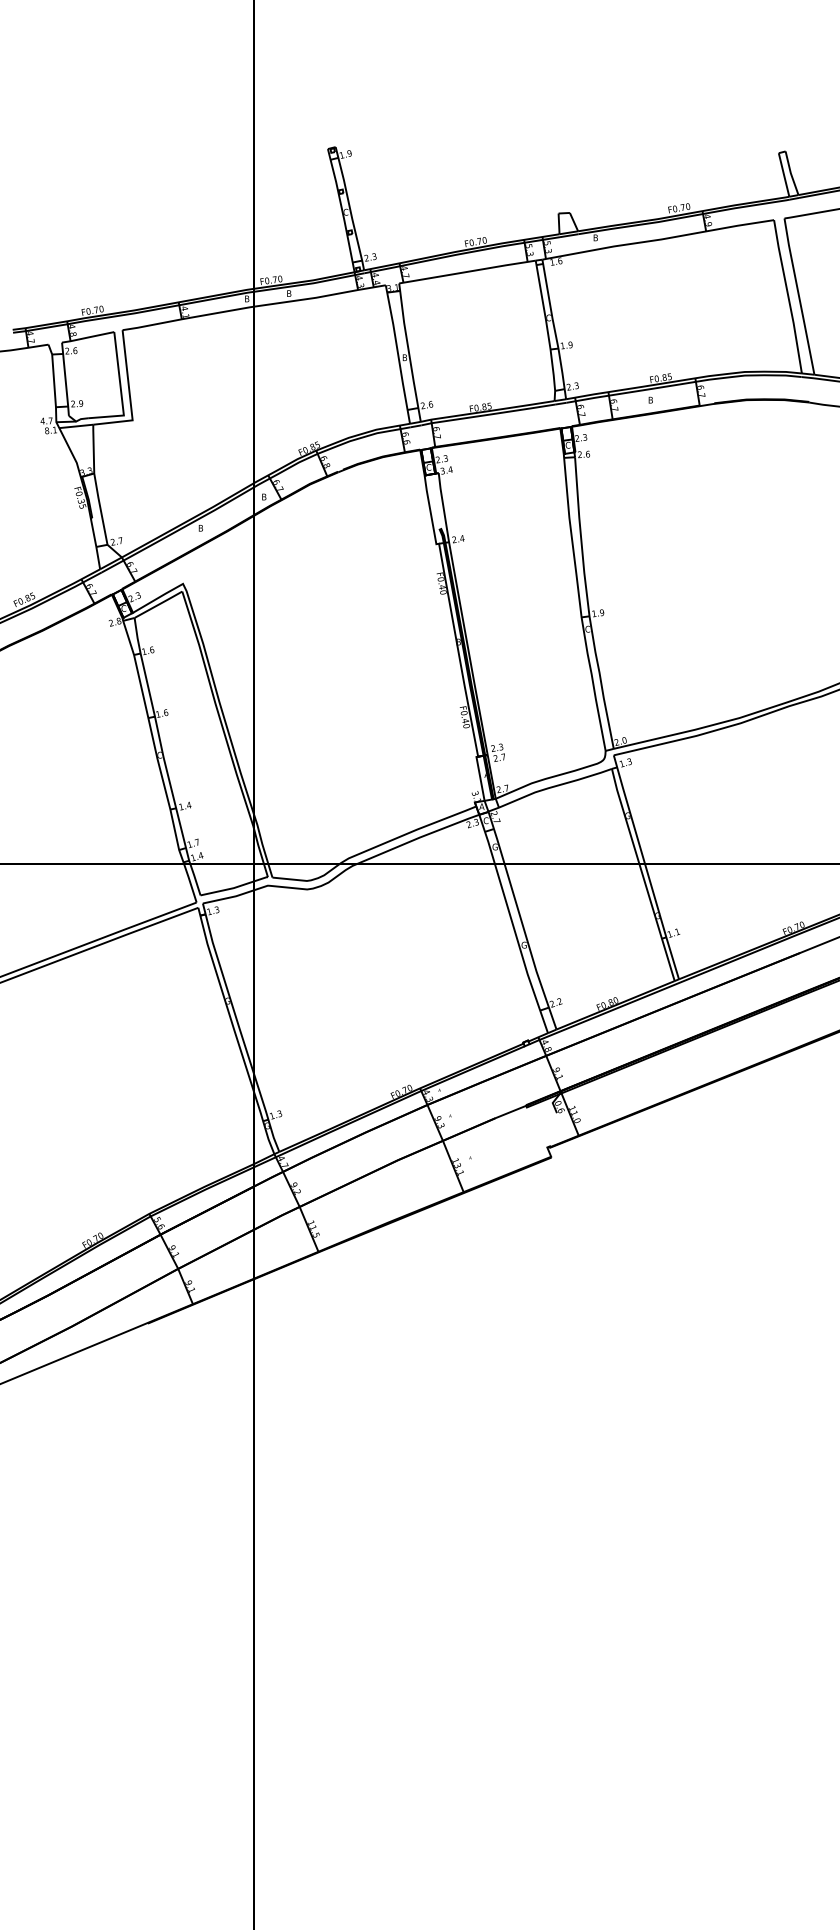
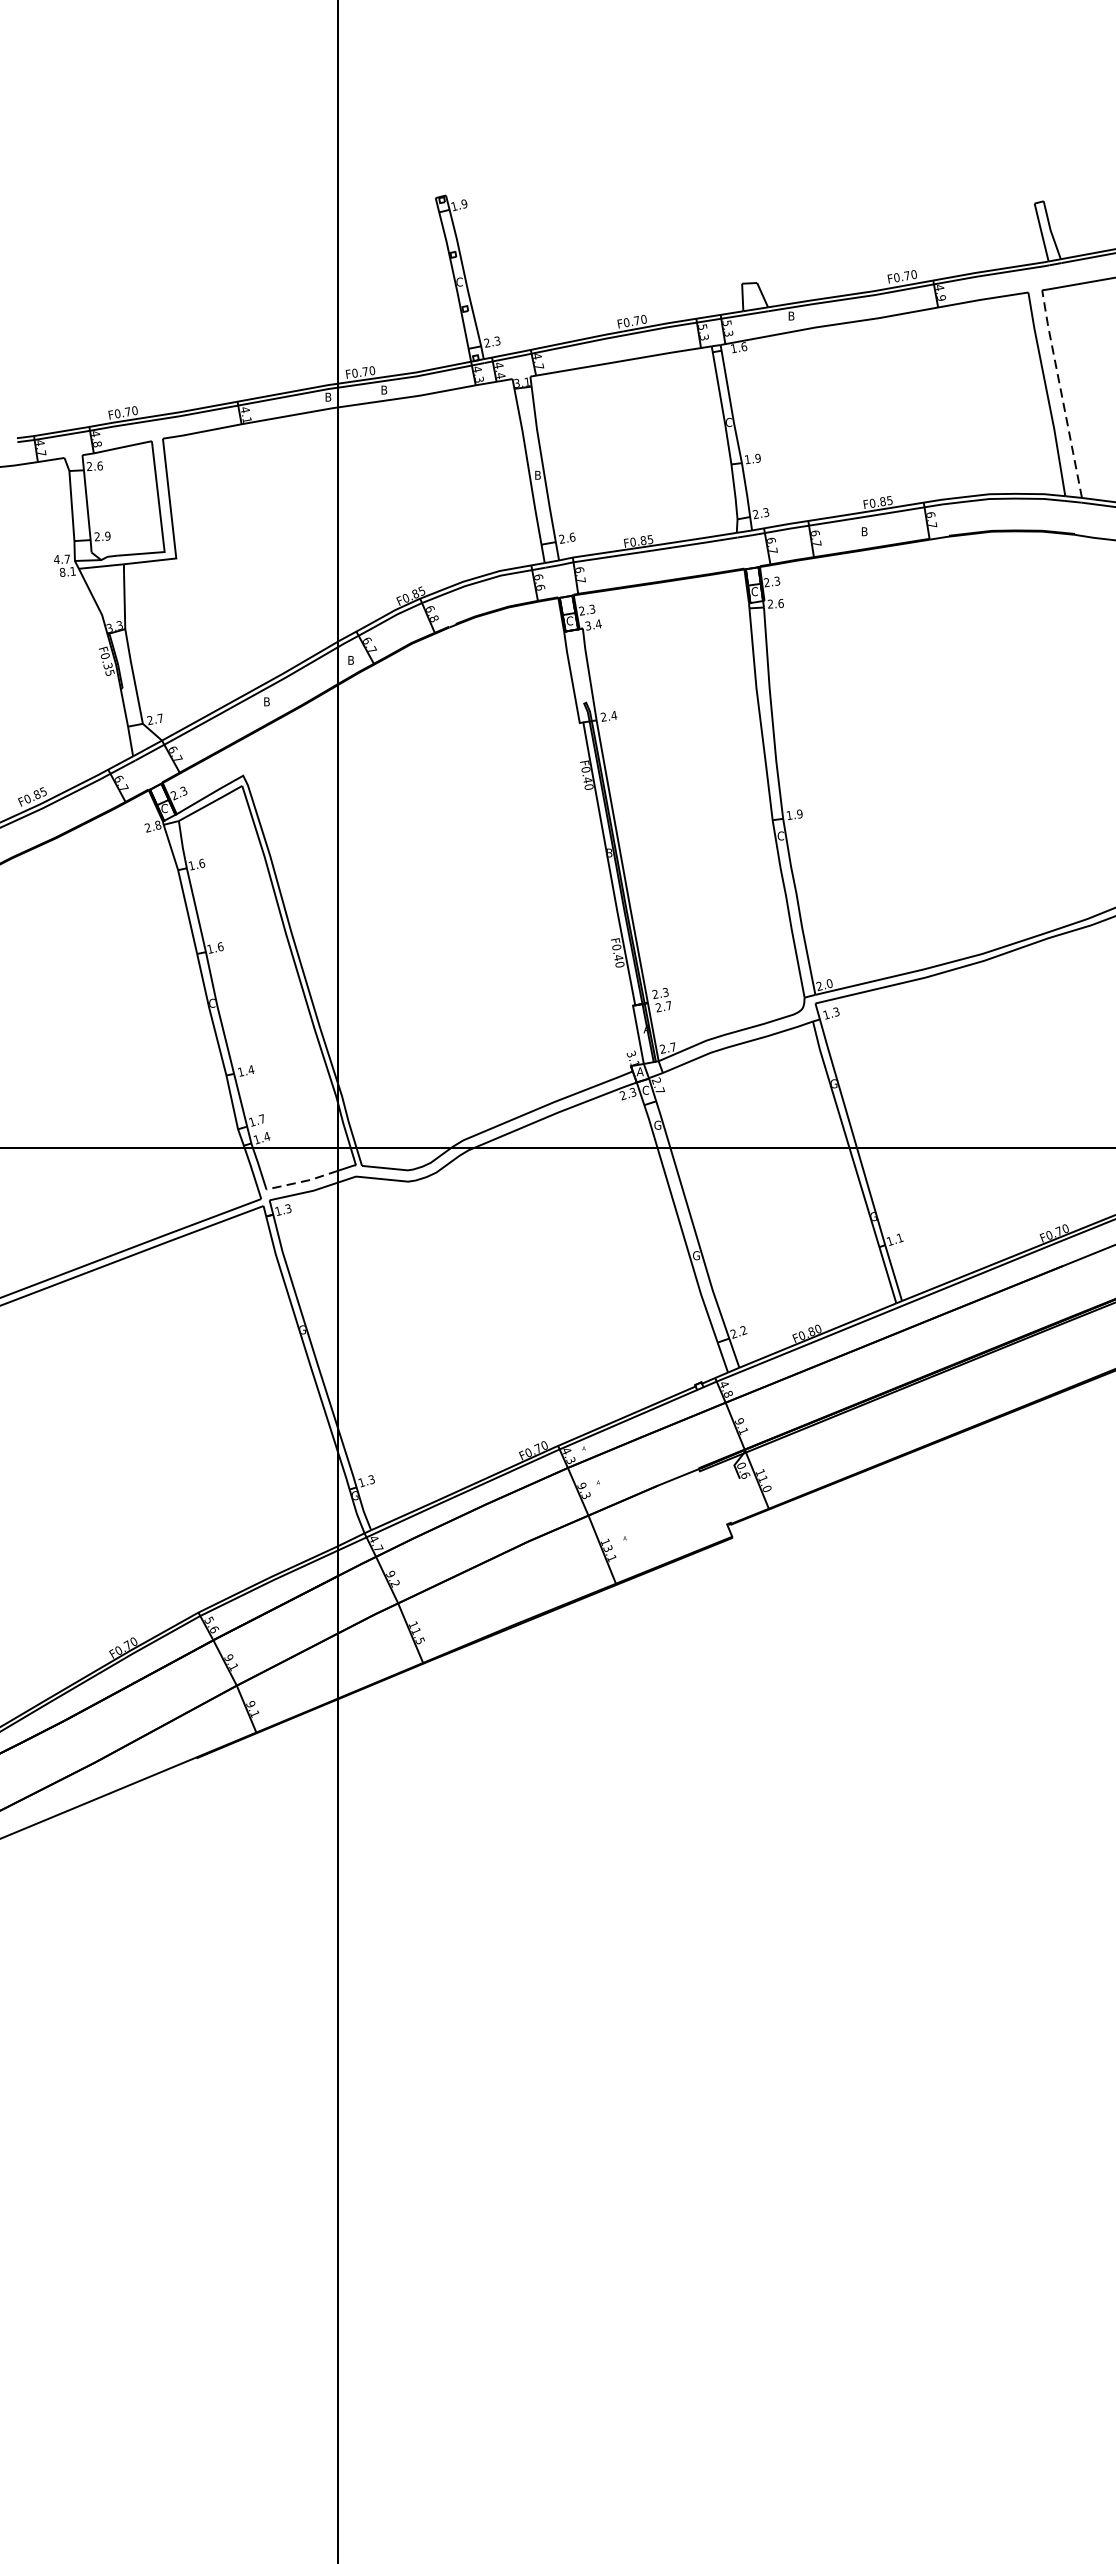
line: (798, 295) -> (1060, 392), solid -> dashed
line: (228, 889) -> (303, 1181), solid -> dashed

